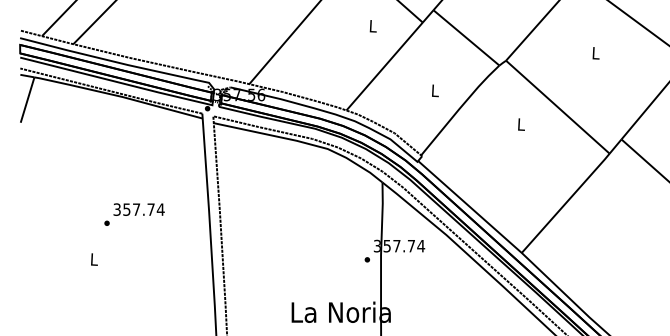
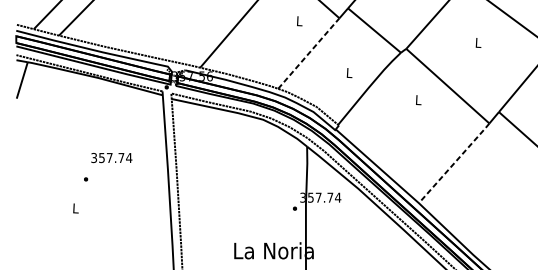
line: (384, 66) -> (308, 53), solid -> dashed
line: (566, 202) -> (454, 162), solid -> dashed
text: (138, 209) -> (111, 157), moved

